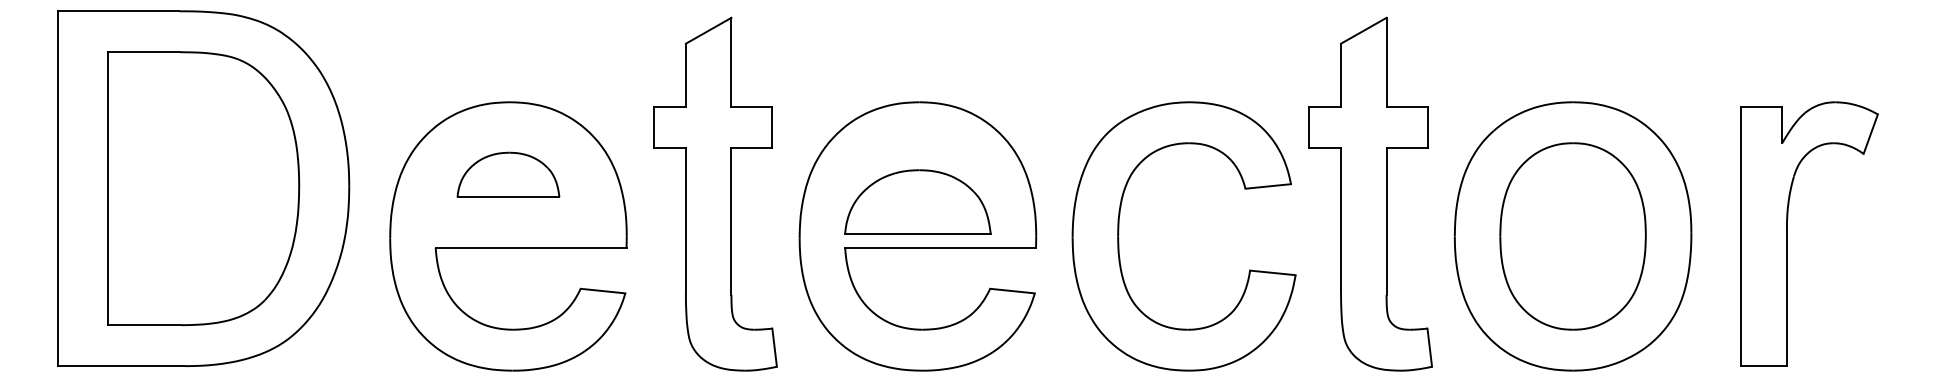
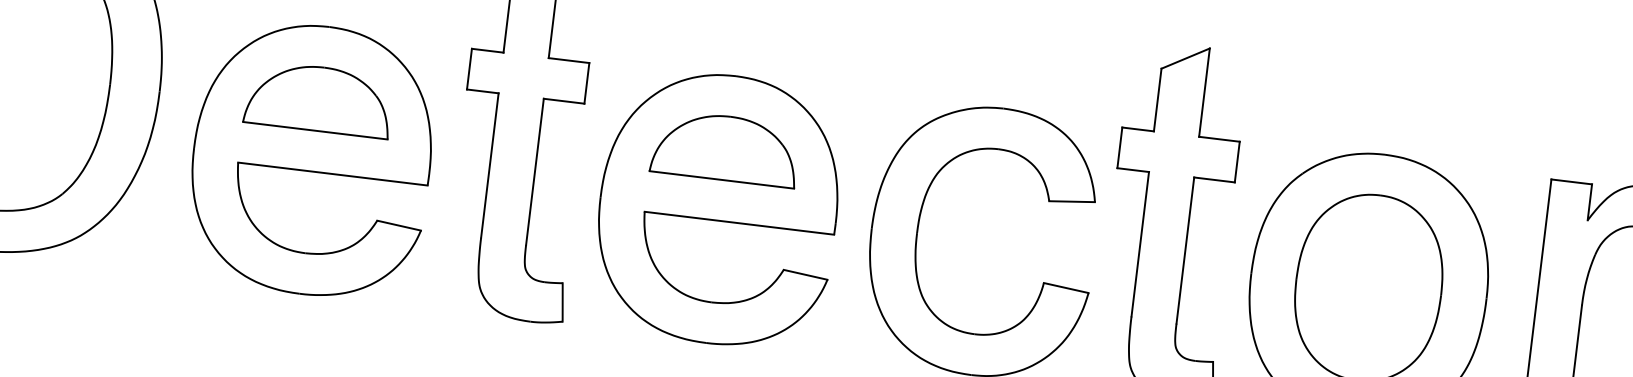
part: (508, 174) -> (319, 98), size x1.43
part: (917, 201) -> (725, 147), moved

